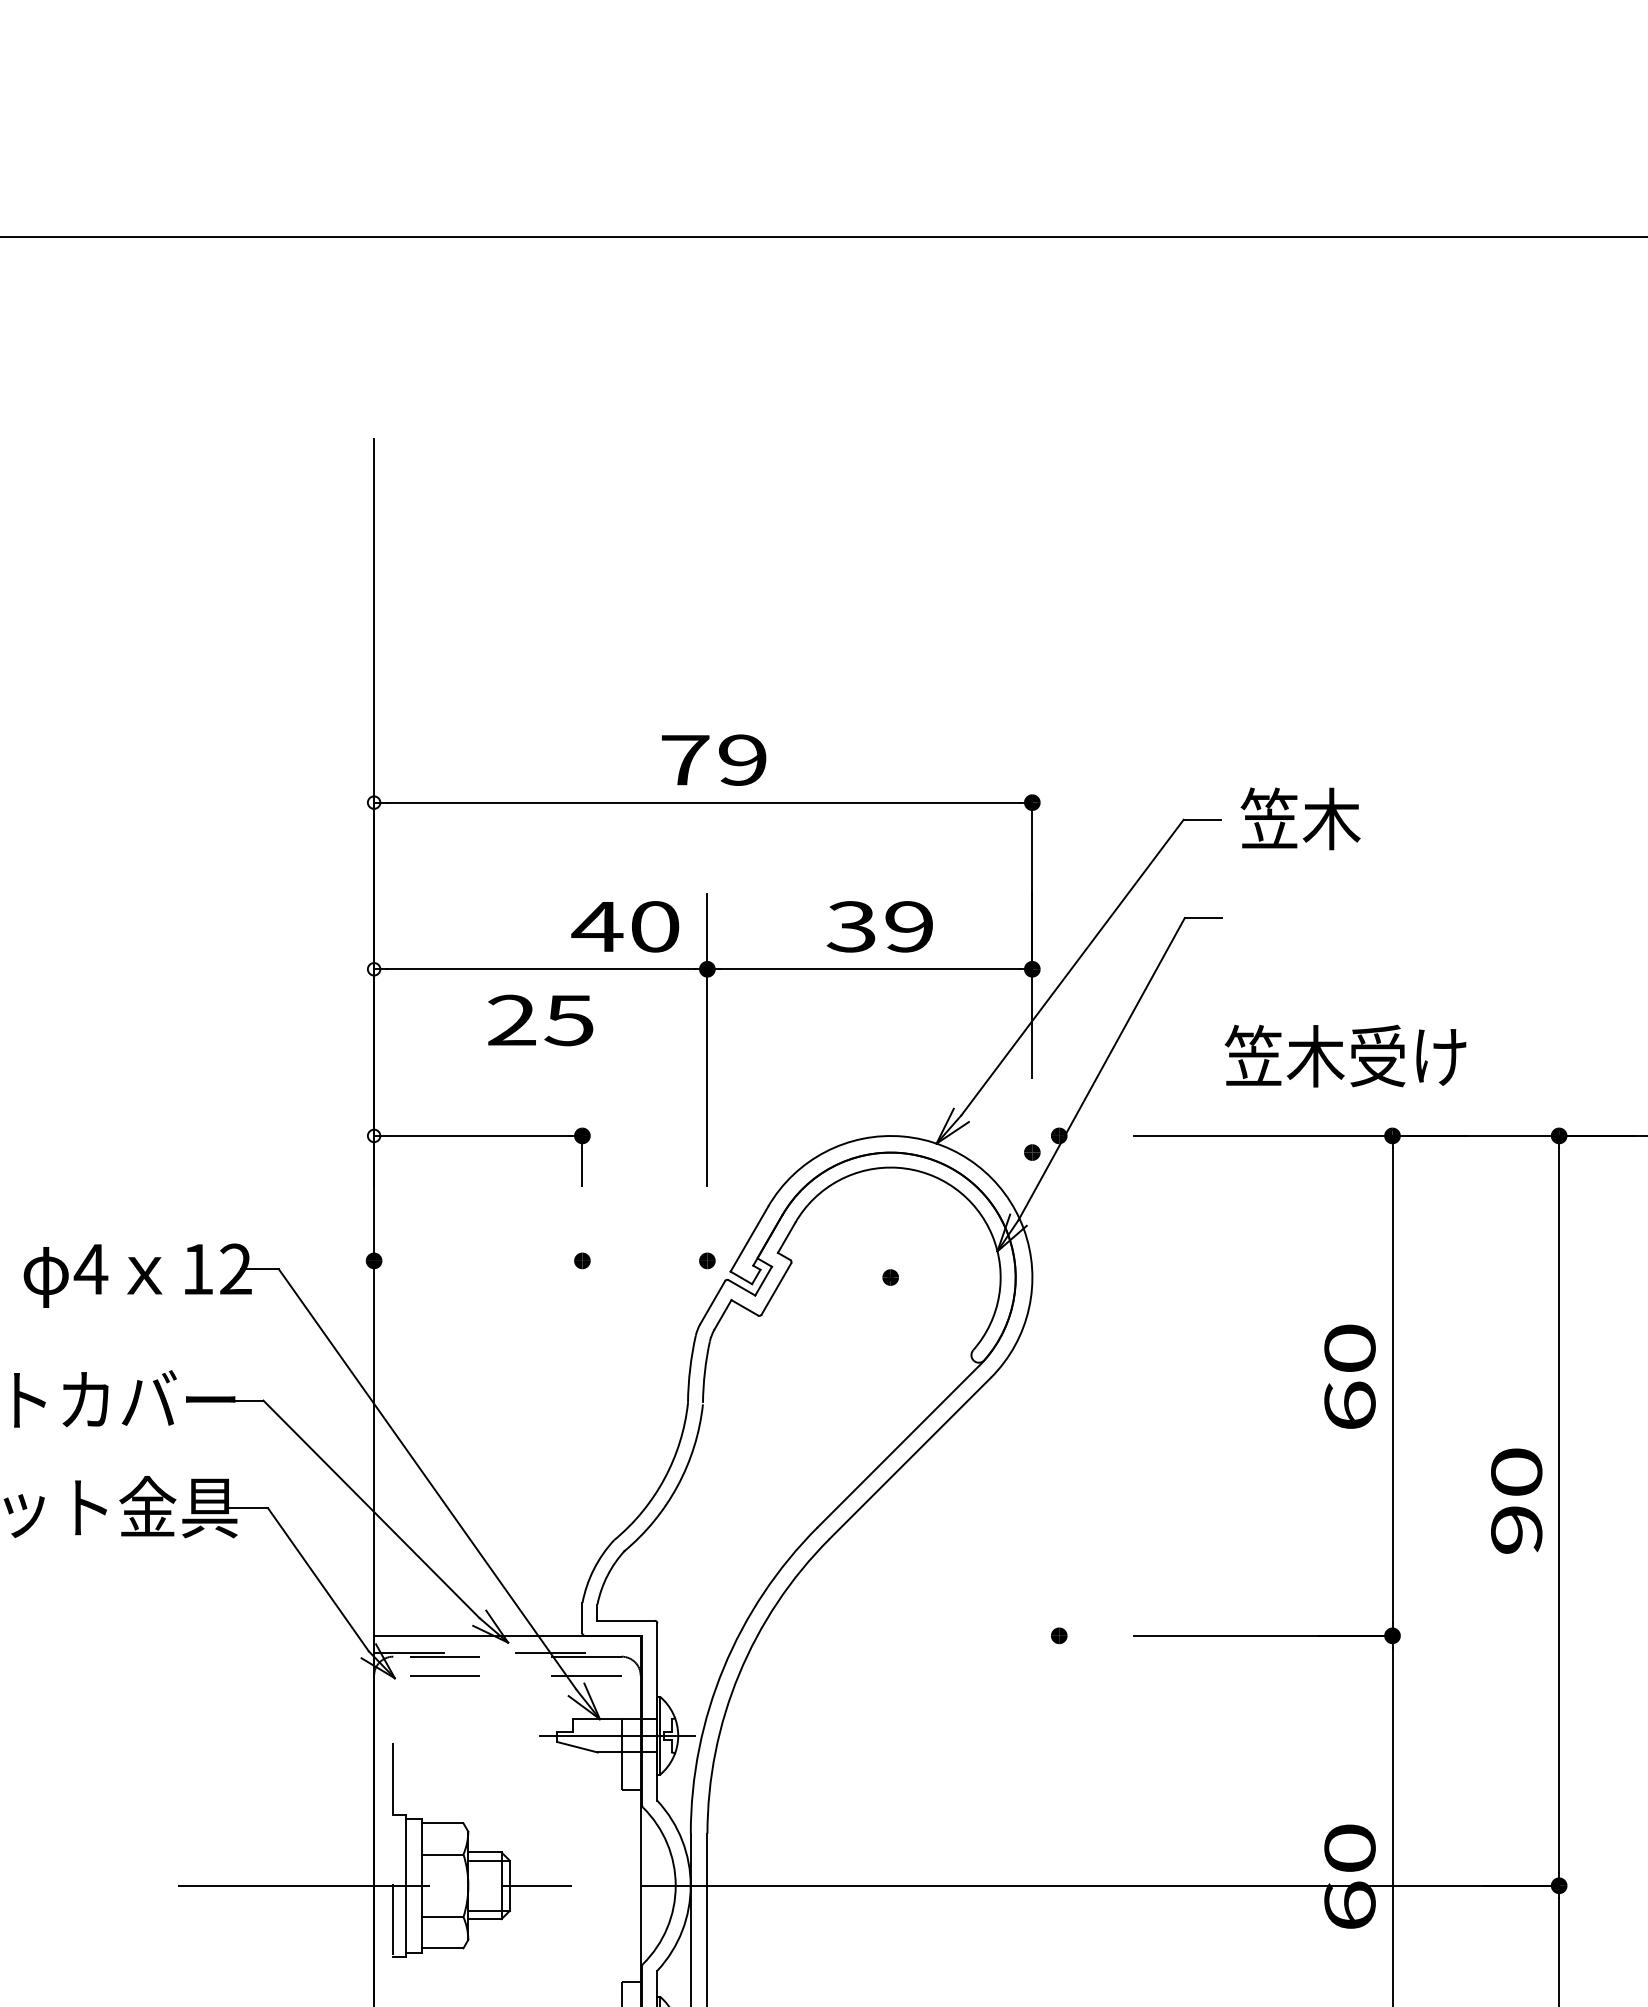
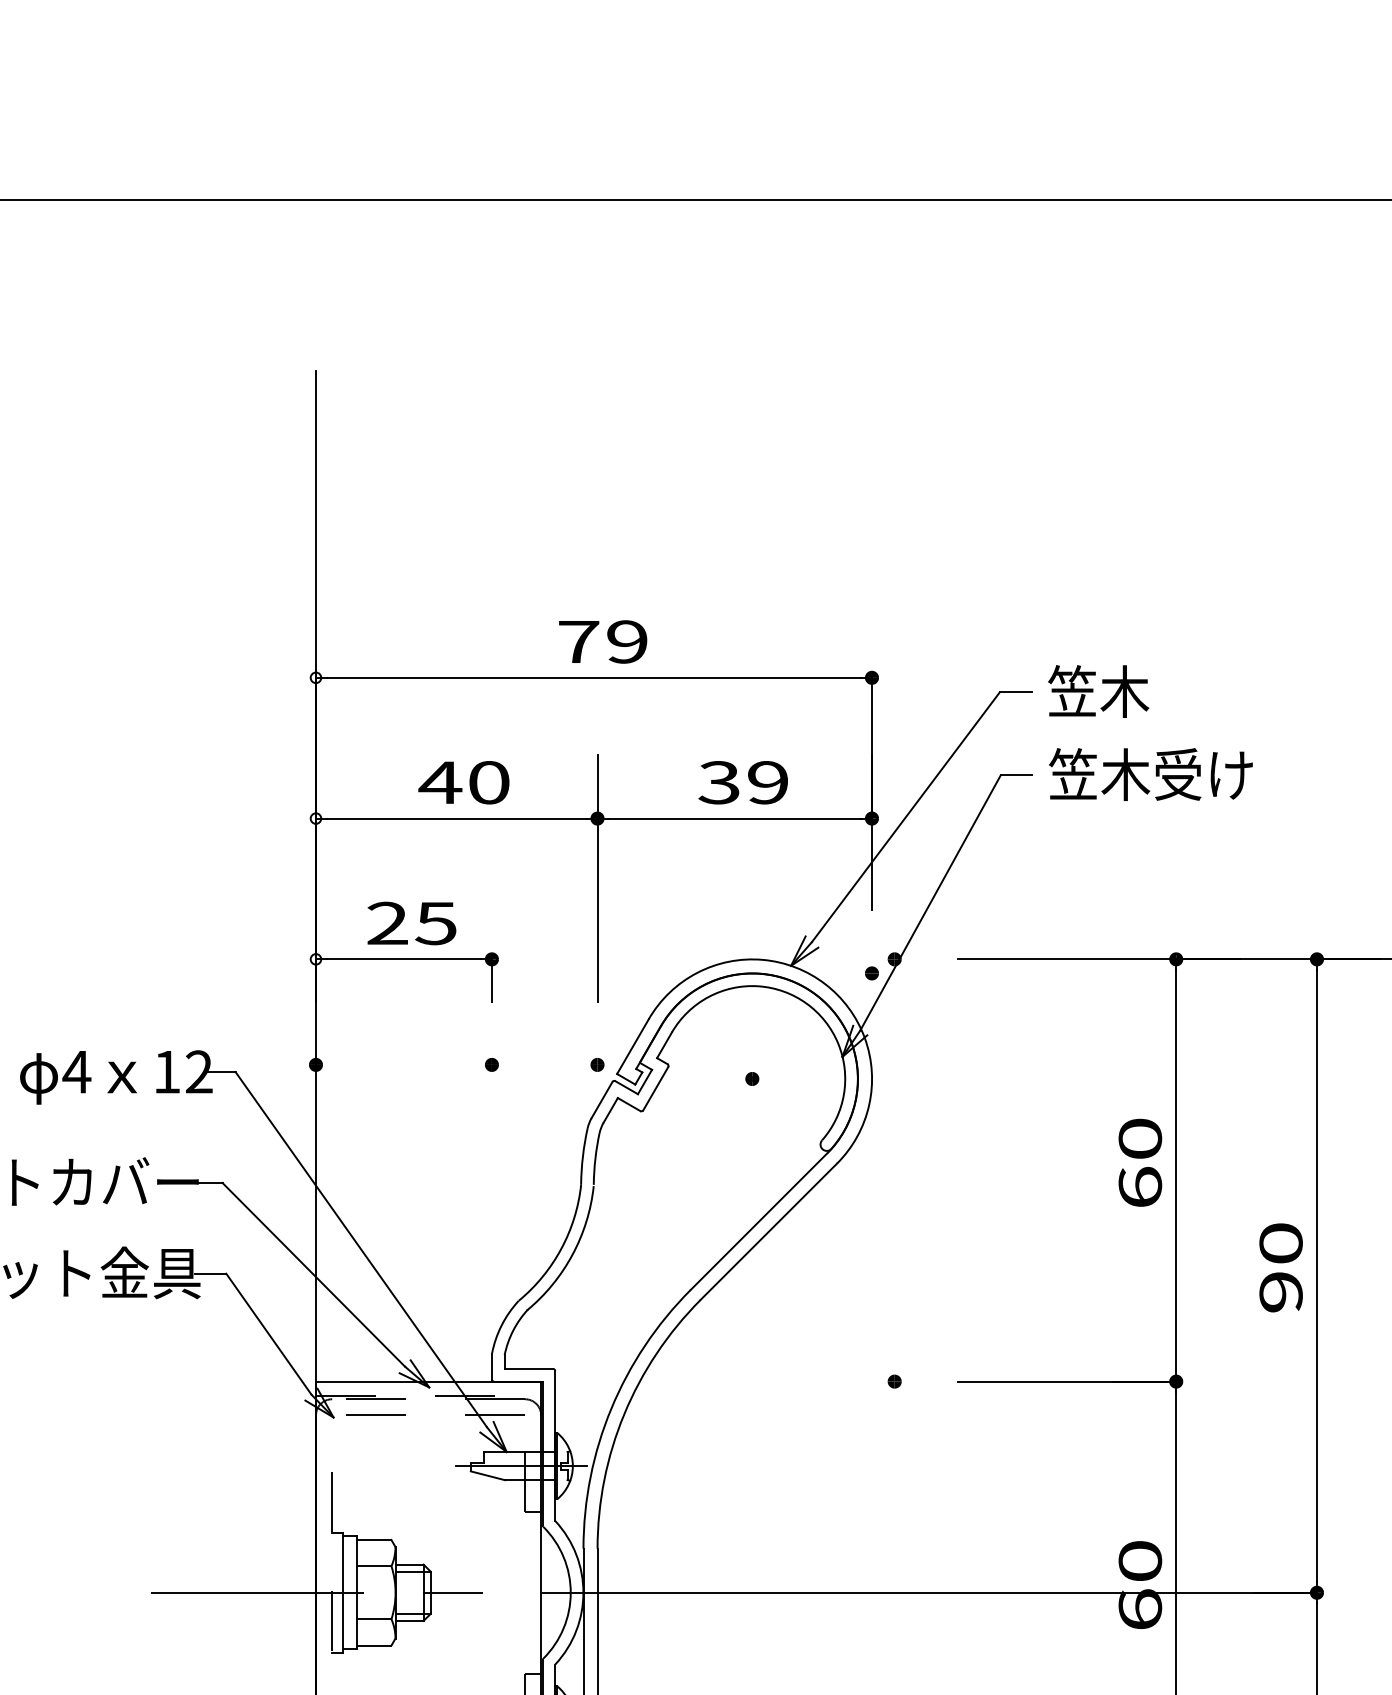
text: (625, 926) -> (464, 782), moved
text: (540, 1020) -> (411, 923), moved
text: (1345, 1055) -> (1150, 774), moved

